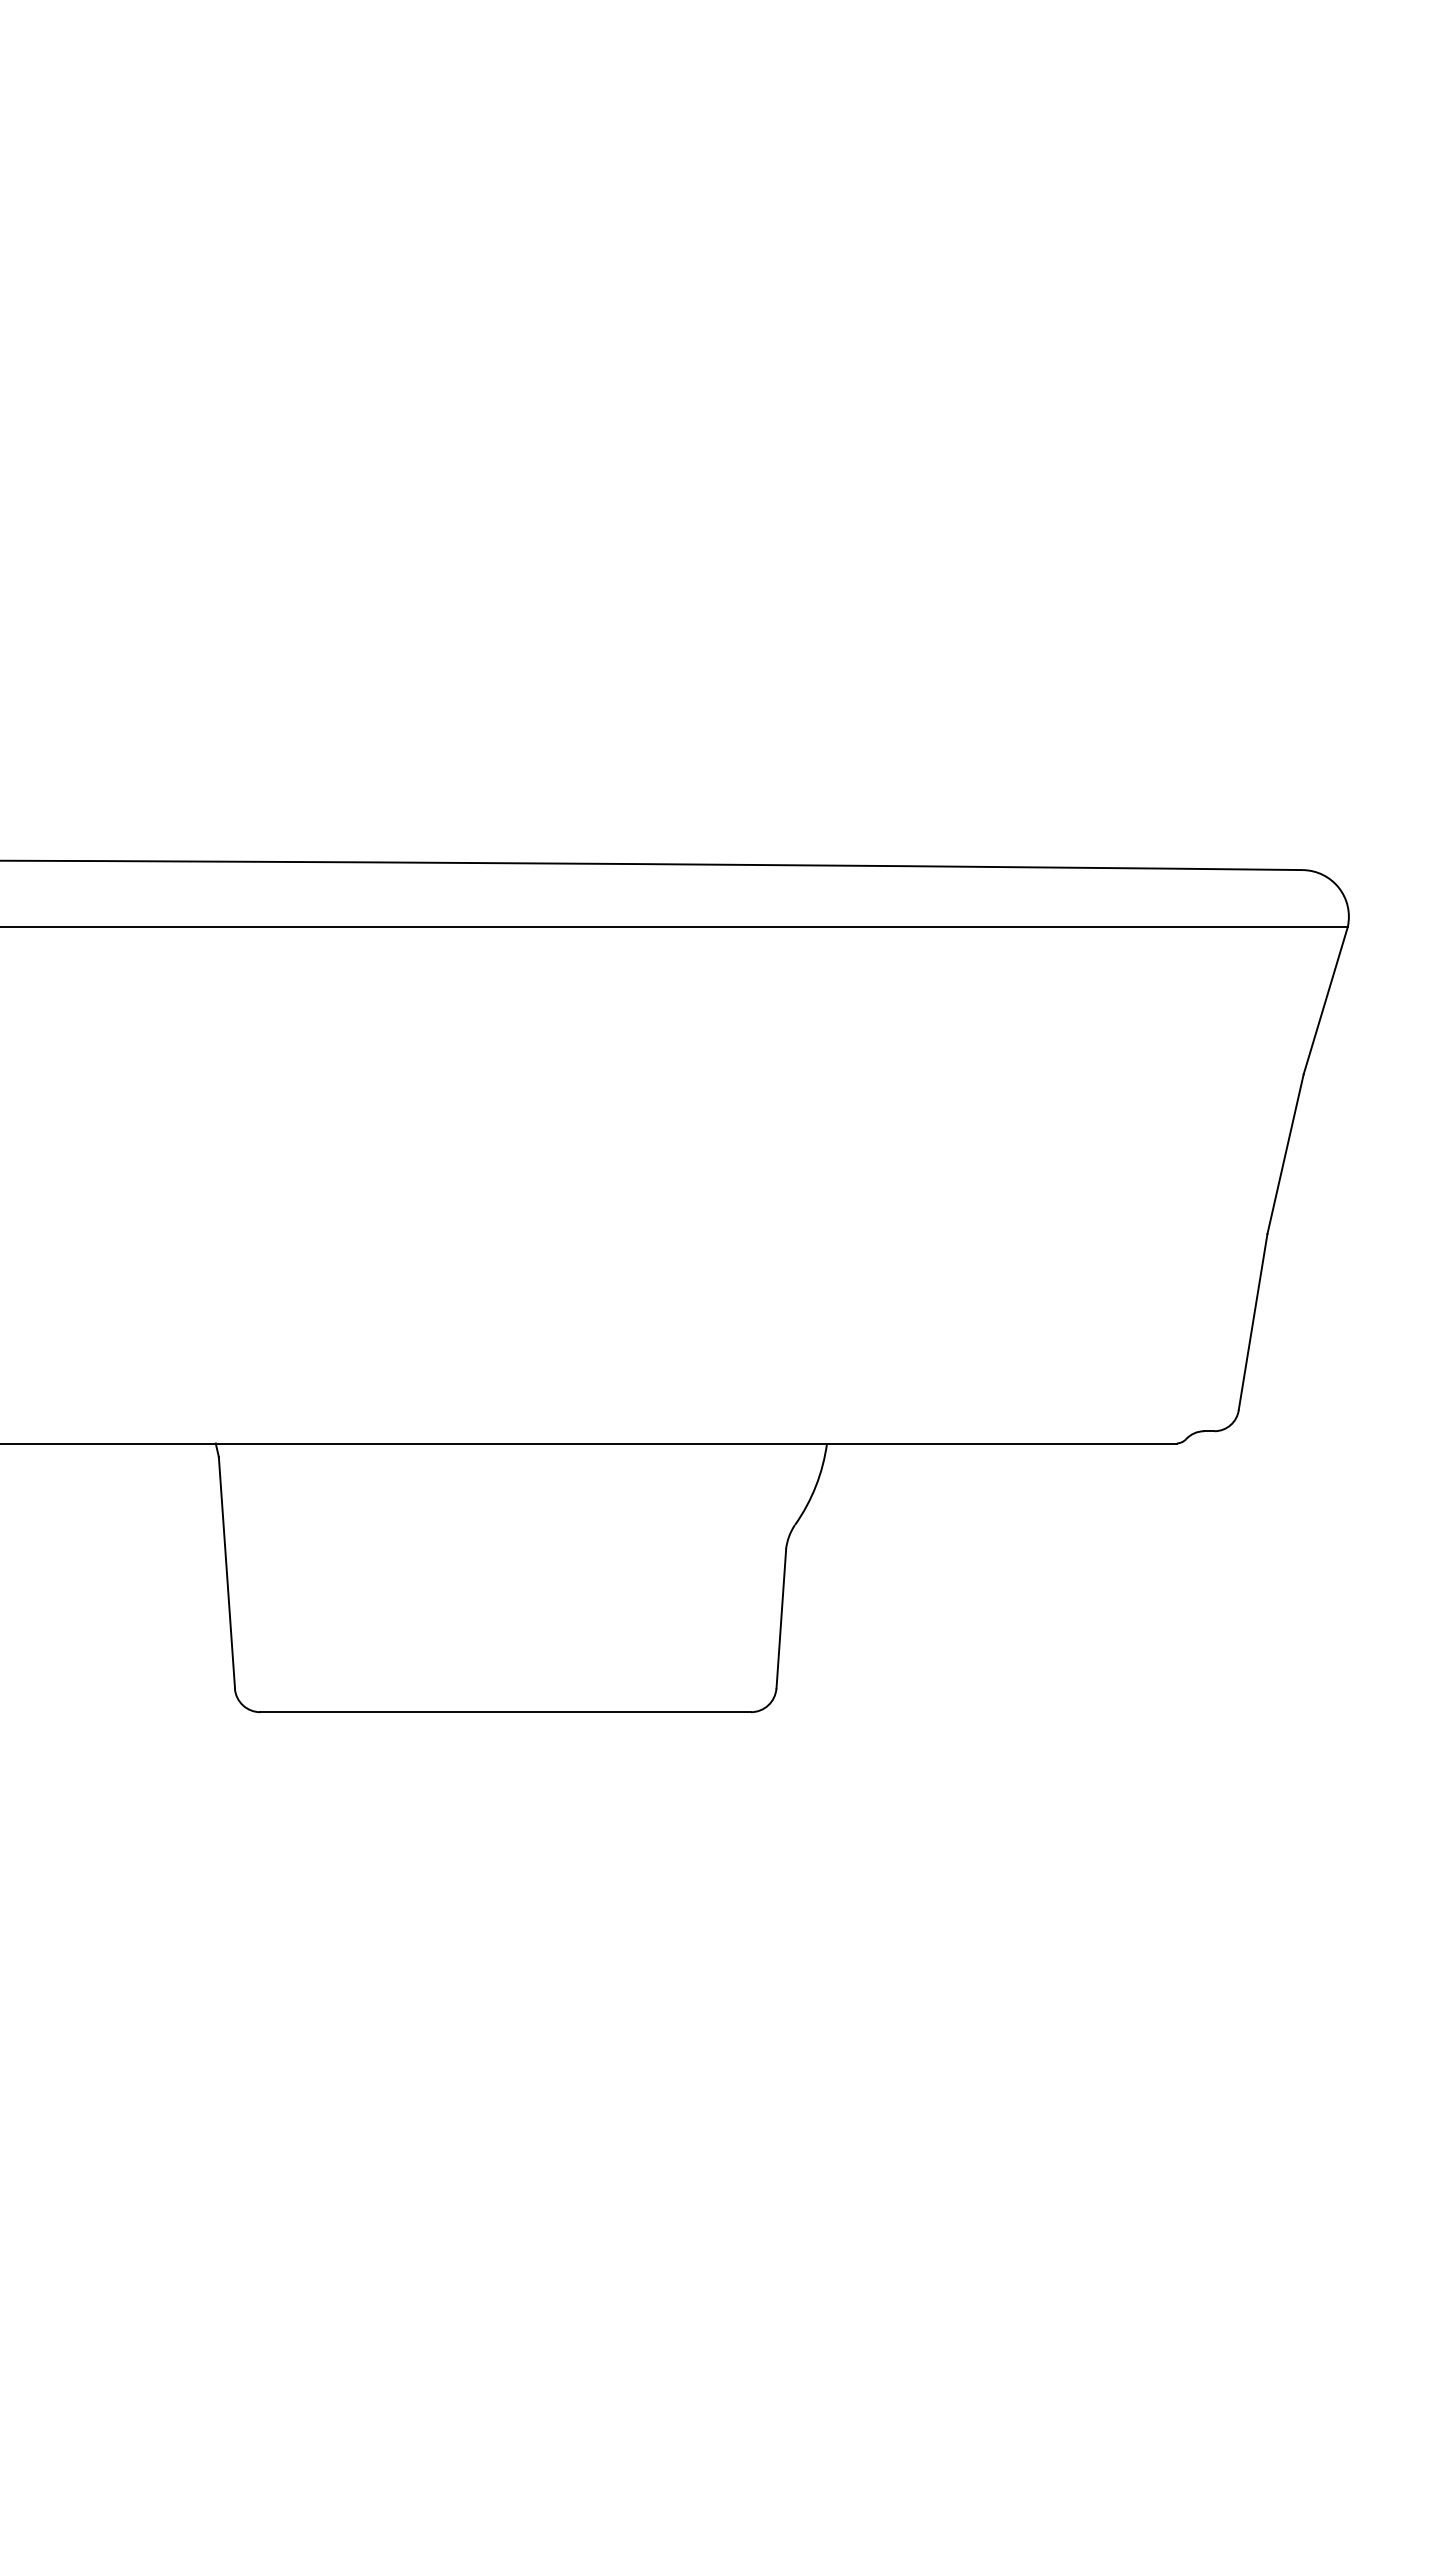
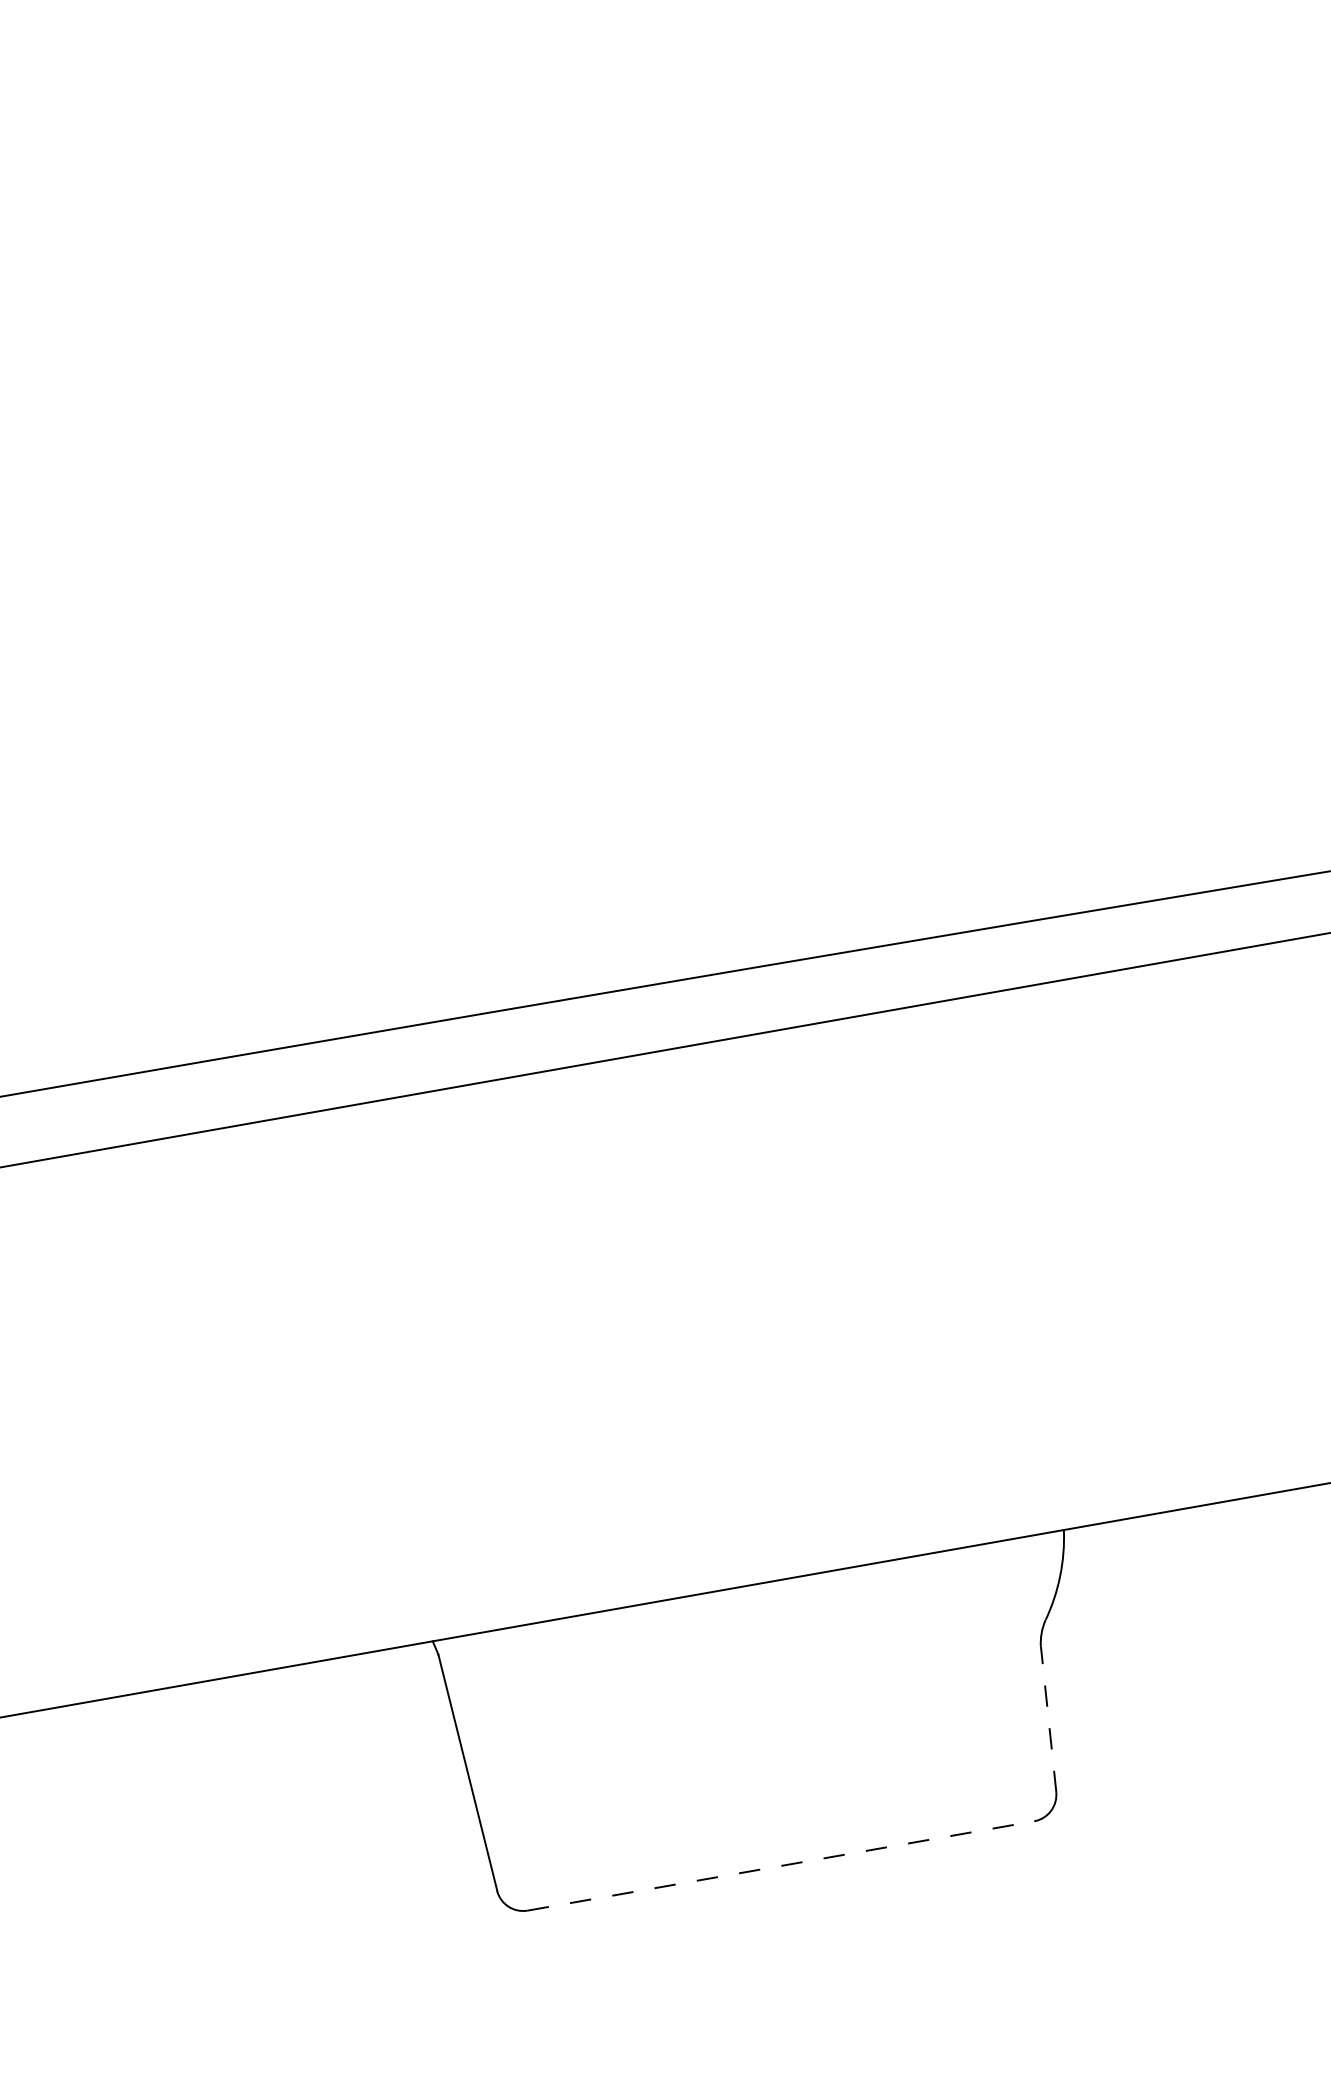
line: (781, 1619) -> (1048, 1720), solid -> dashed
line: (506, 1712) -> (781, 1866), solid -> dashed

